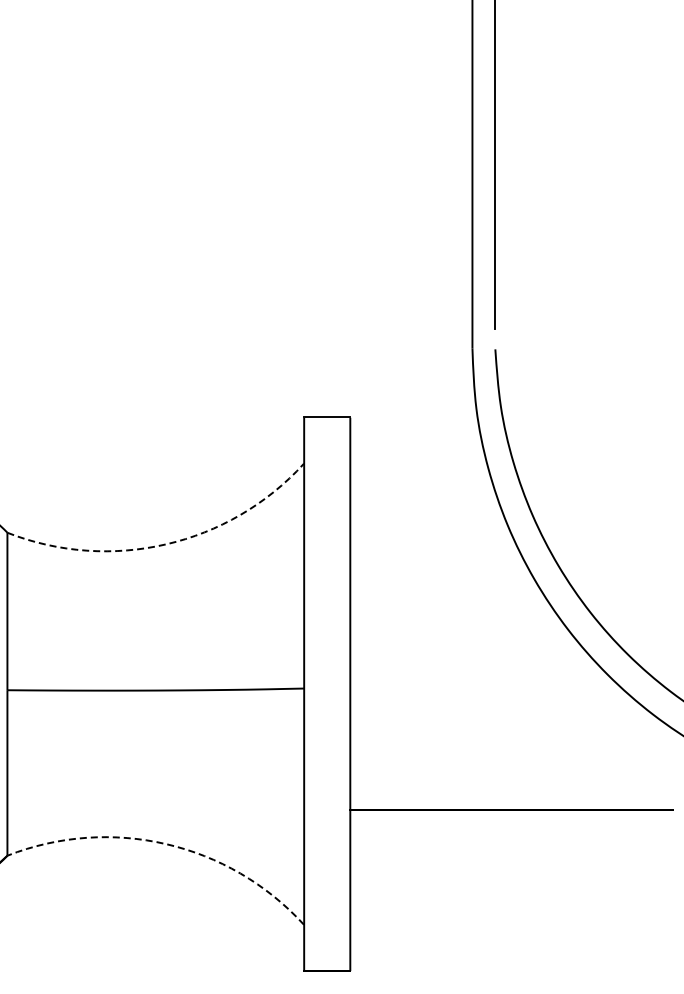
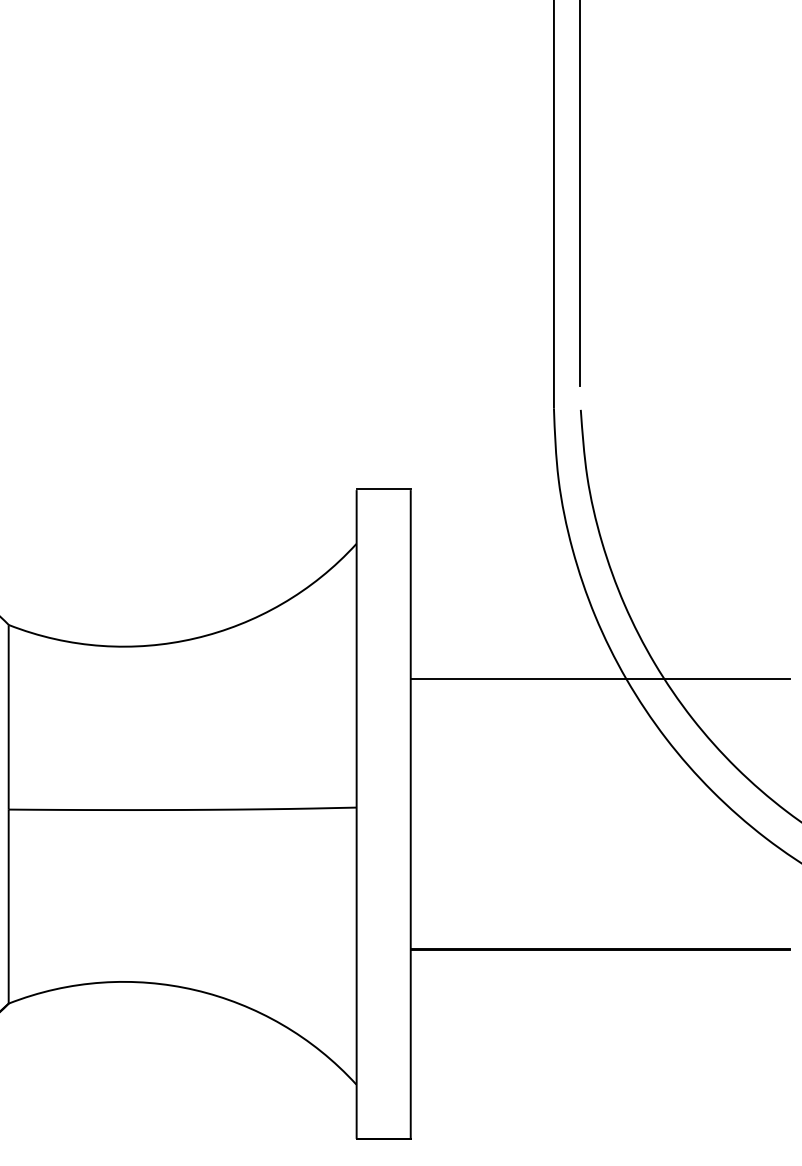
arc: (166, 544) -> (195, 638), dashed -> solid
line: (511, 578) -> (599, 678), added
arc: (166, 844) -> (195, 990), dashed -> solid

